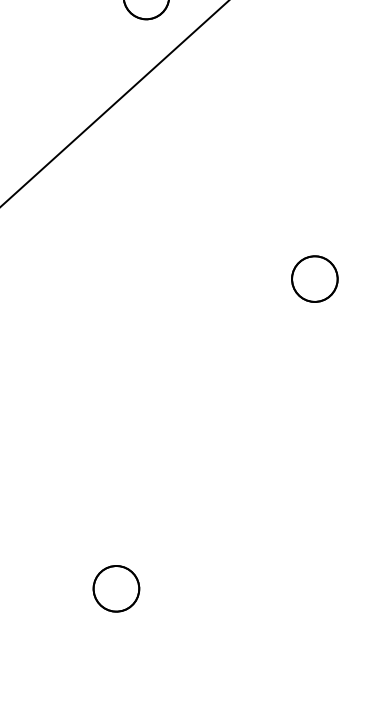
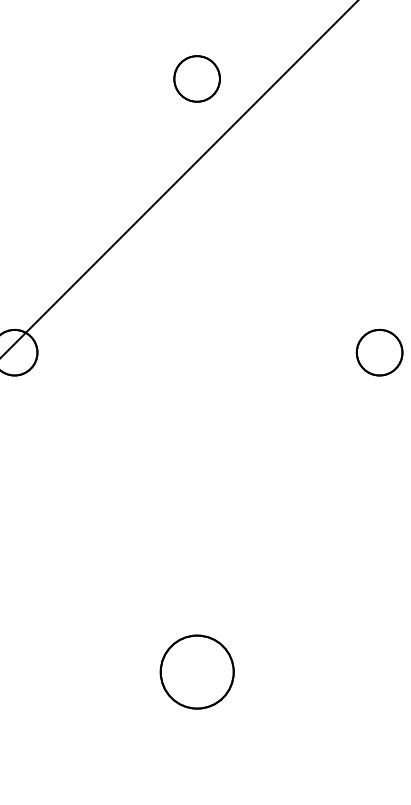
part: (115, 588) -> (196, 671), size x1.6

